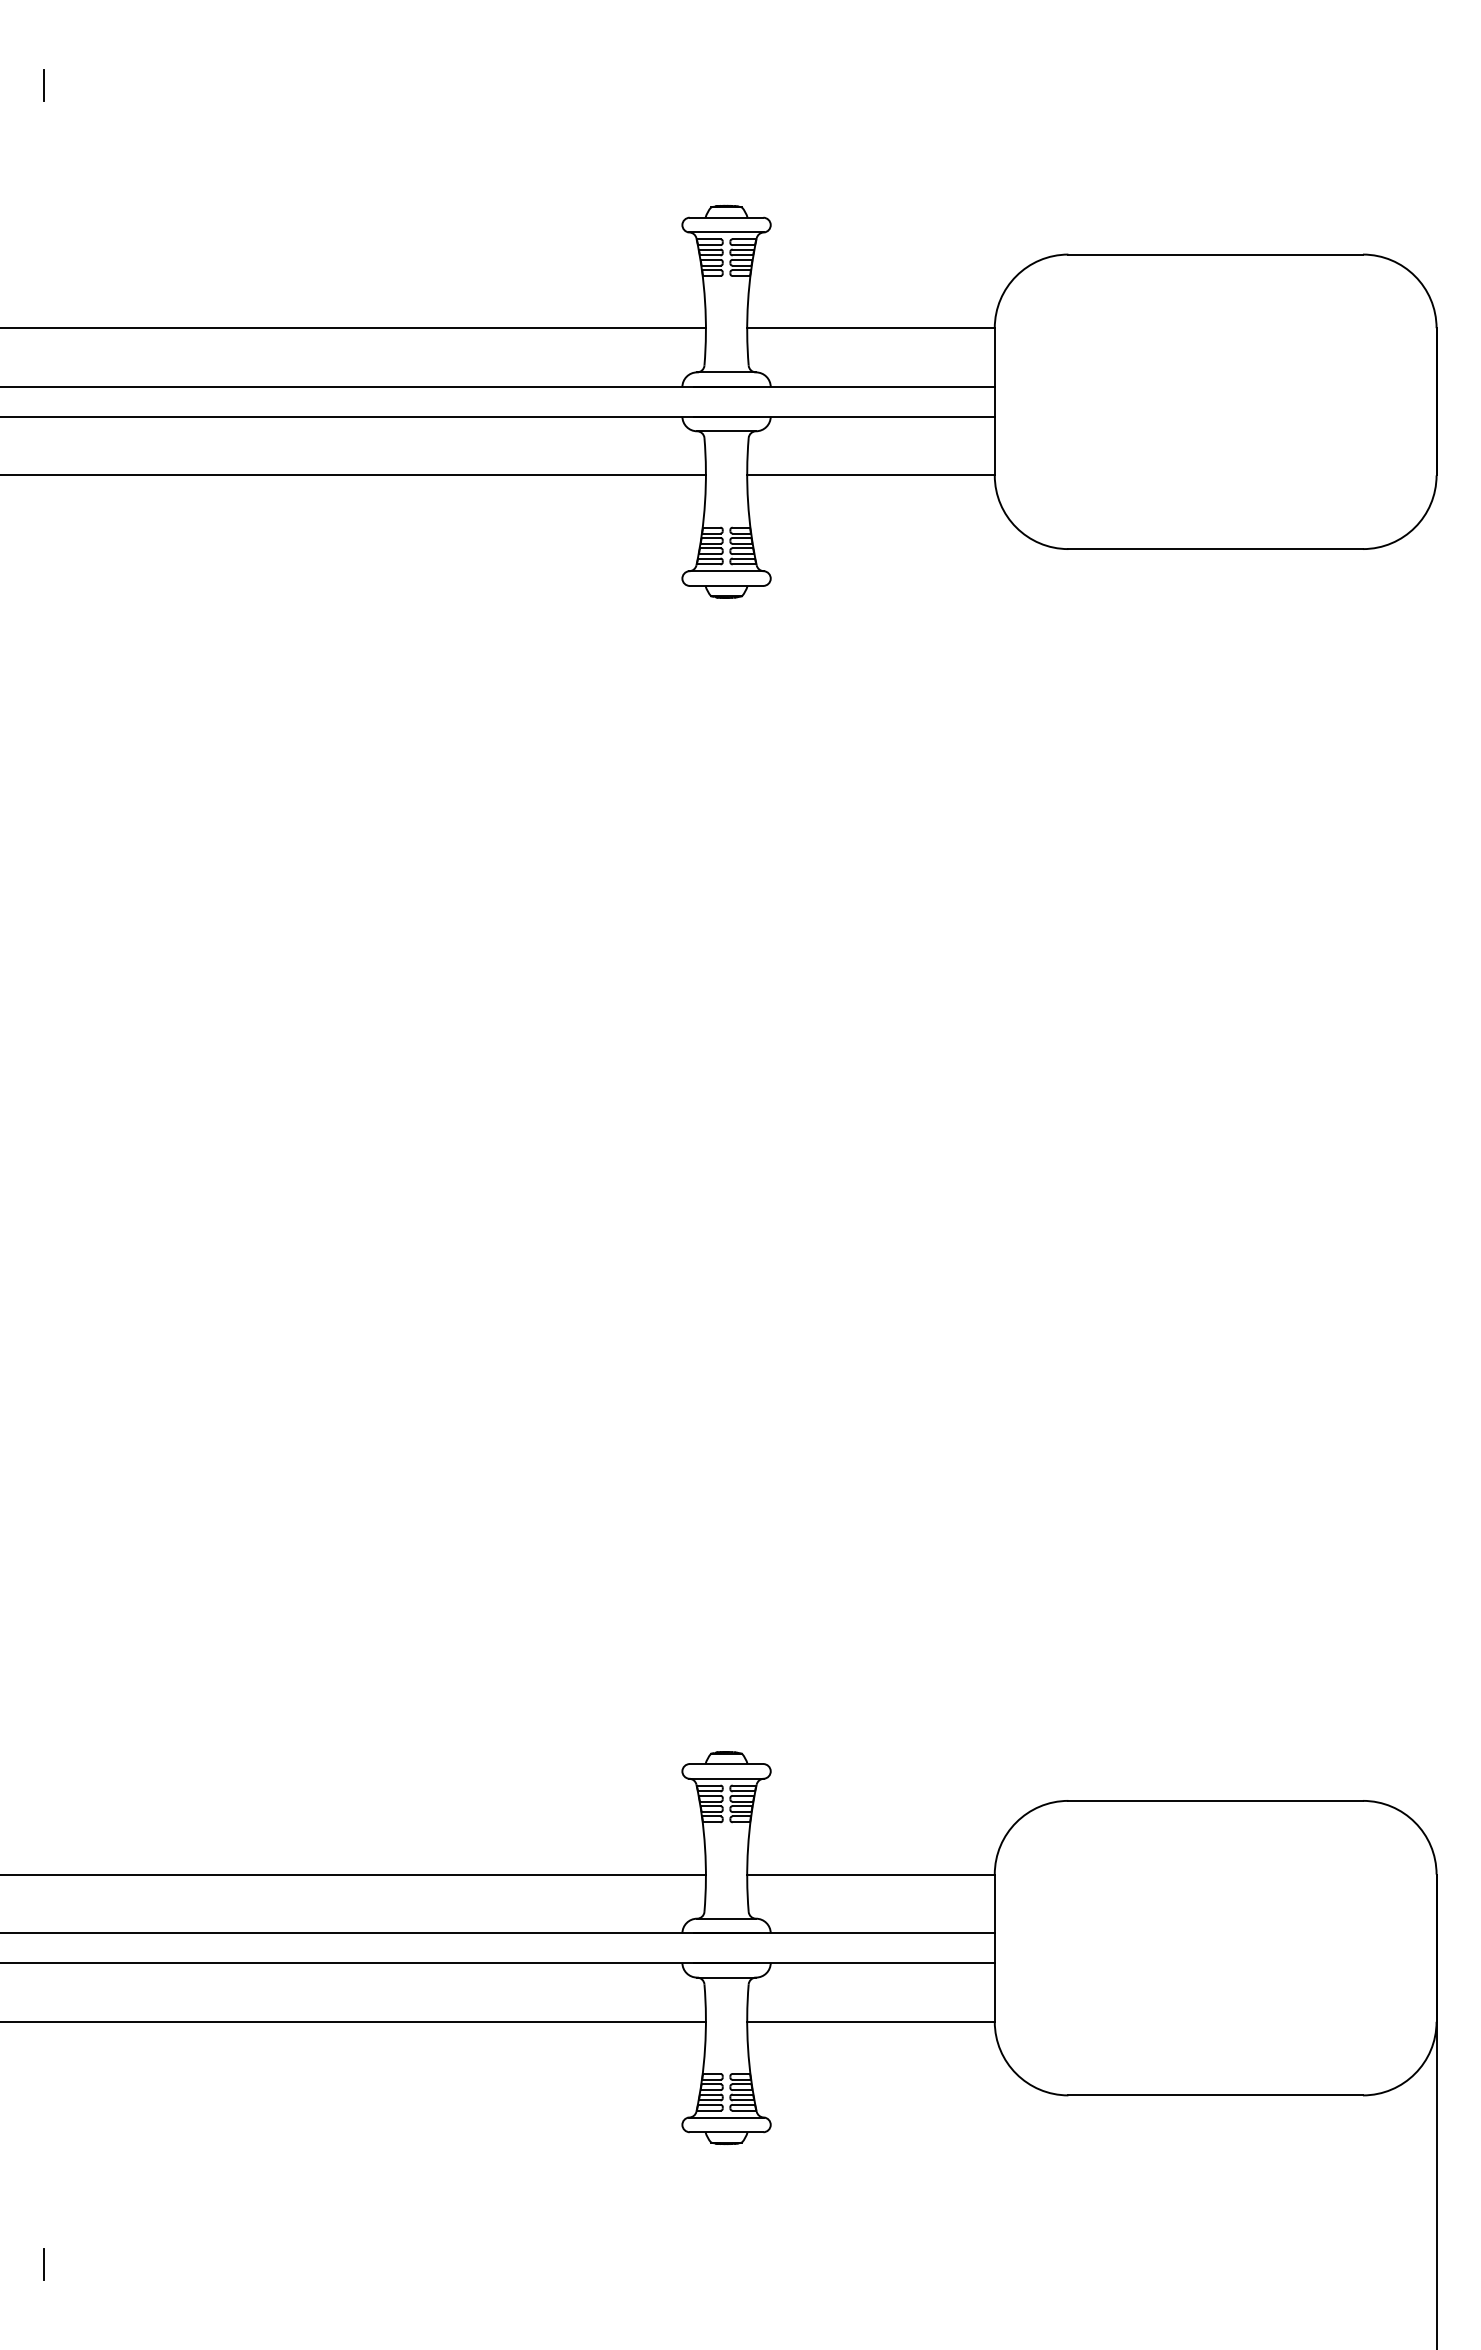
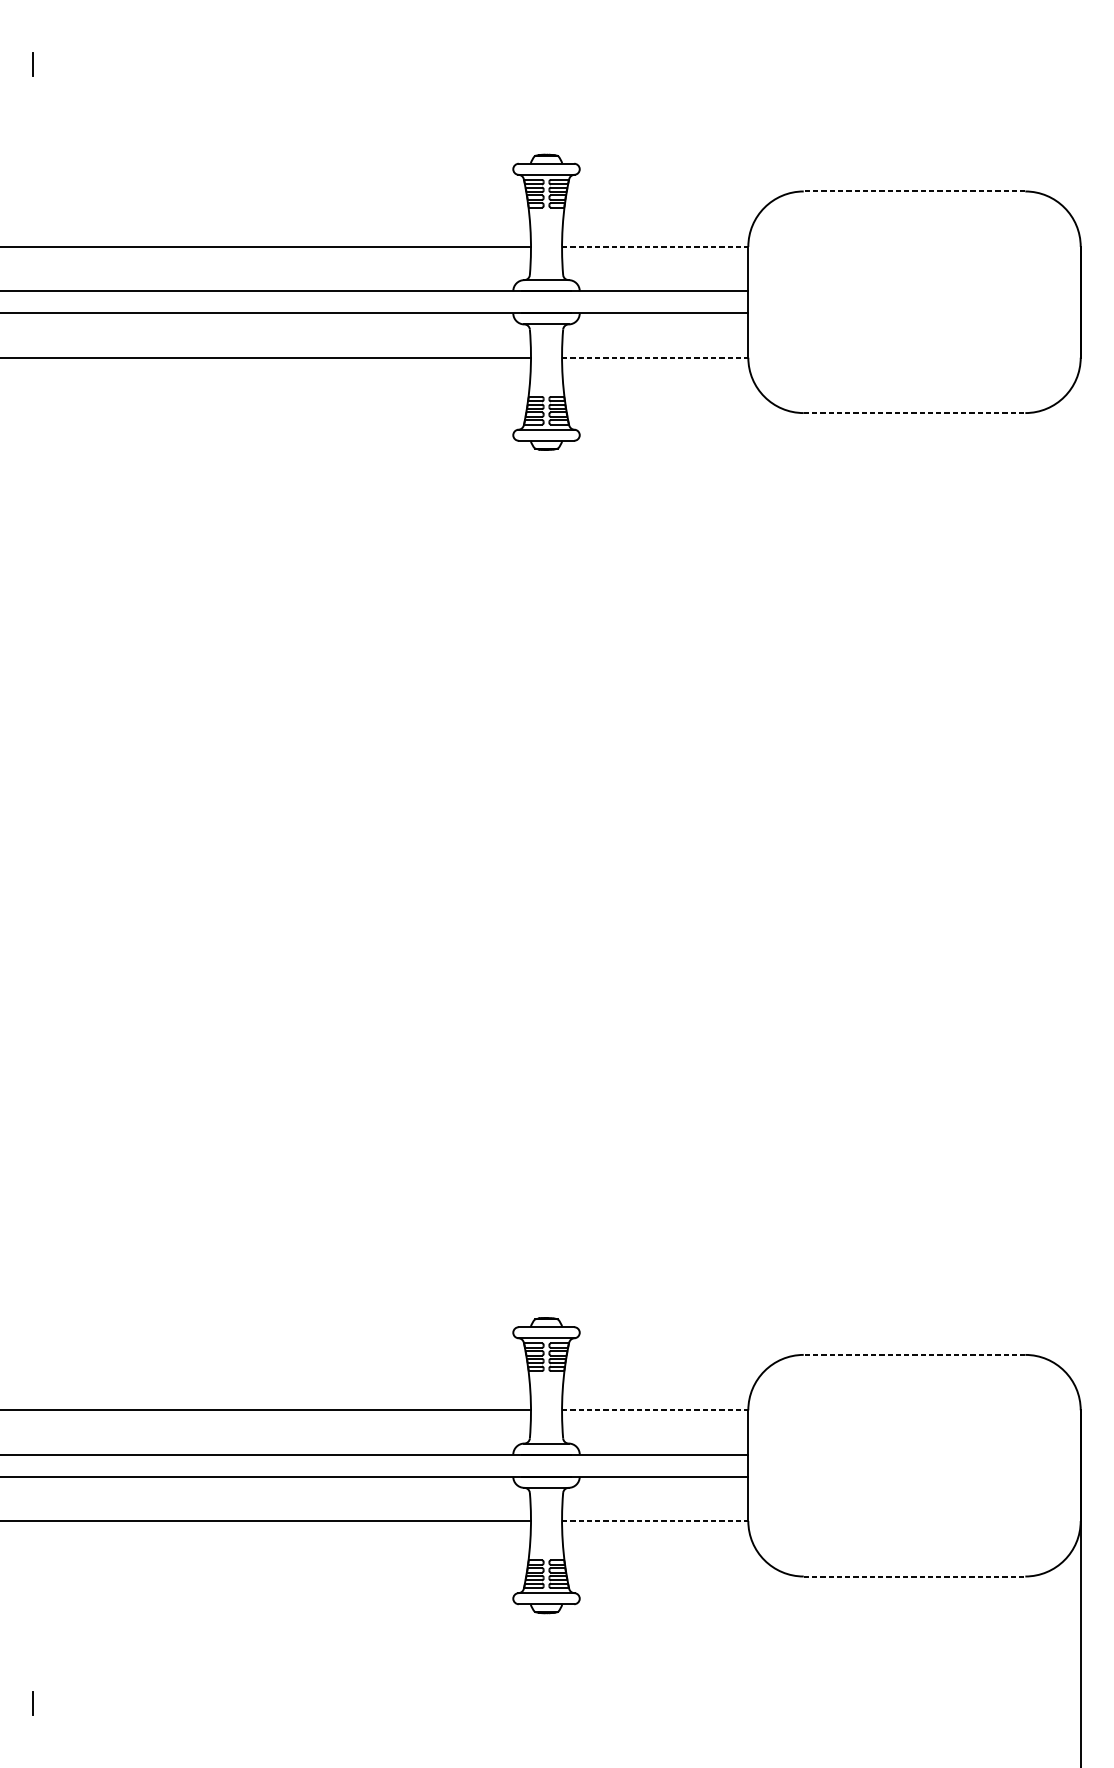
line: (1215, 254) -> (914, 191), solid -> dashed
line: (870, 328) -> (654, 247), solid -> dashed
line: (870, 475) -> (654, 357), solid -> dashed
line: (1216, 549) -> (915, 413), solid -> dashed
line: (1215, 1800) -> (914, 1354), solid -> dashed
line: (870, 1874) -> (654, 1410), solid -> dashed
line: (870, 2021) -> (654, 1520), solid -> dashed
line: (1216, 2095) -> (915, 1576), solid -> dashed

